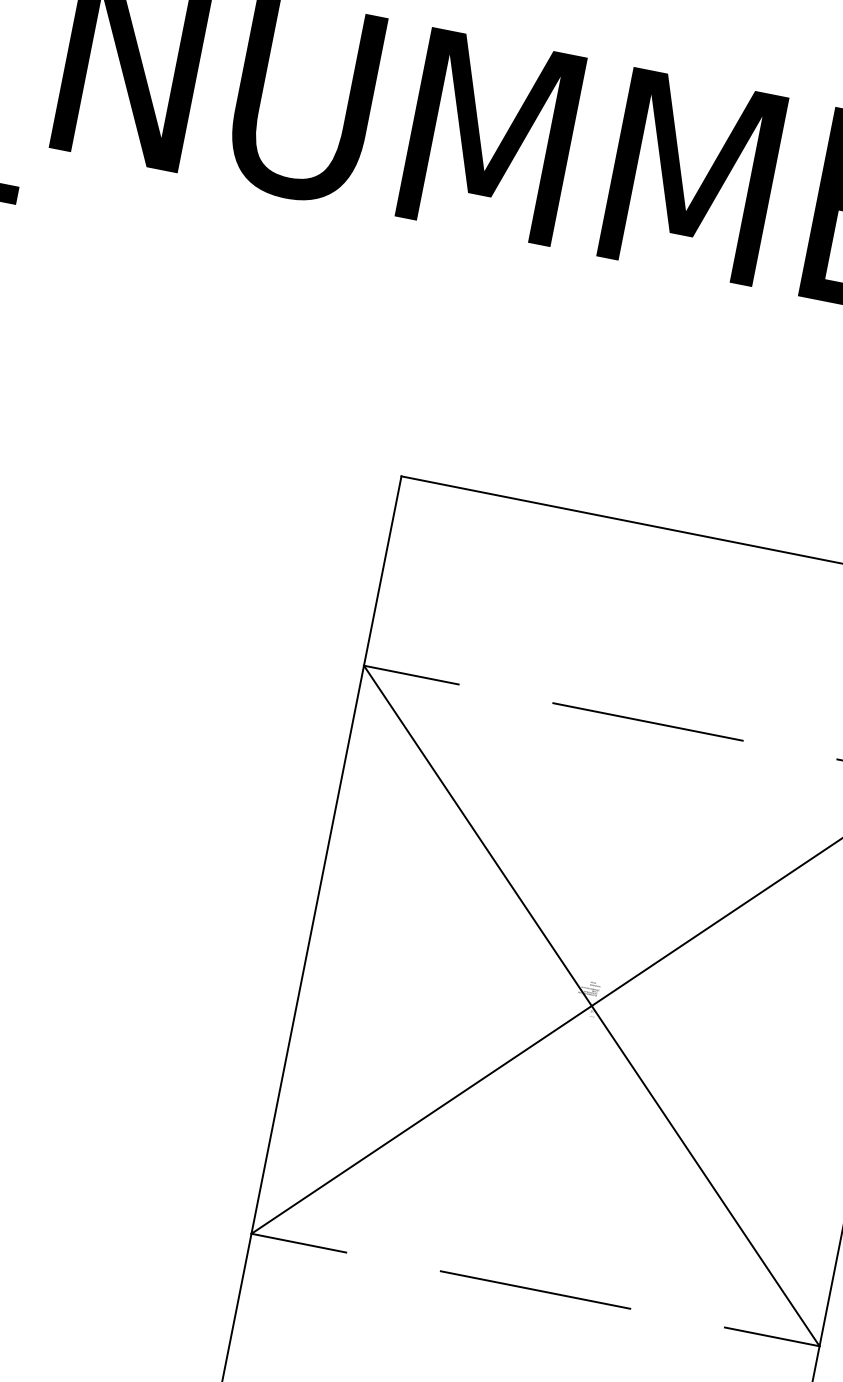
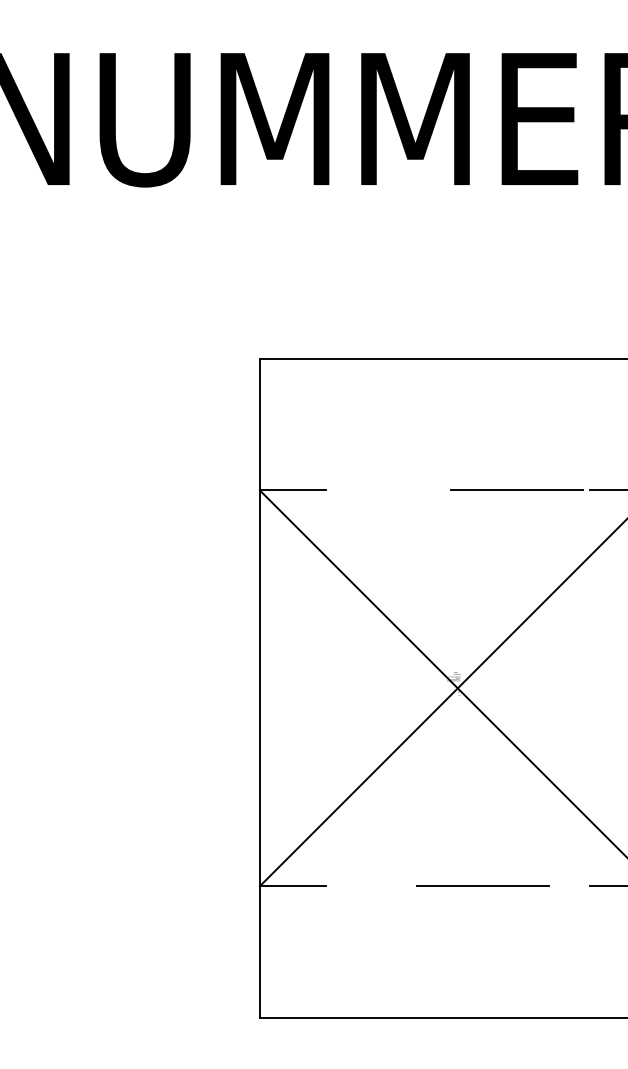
line: (647, 720) -> (516, 489), moved
line: (535, 1288) -> (482, 885), moved

